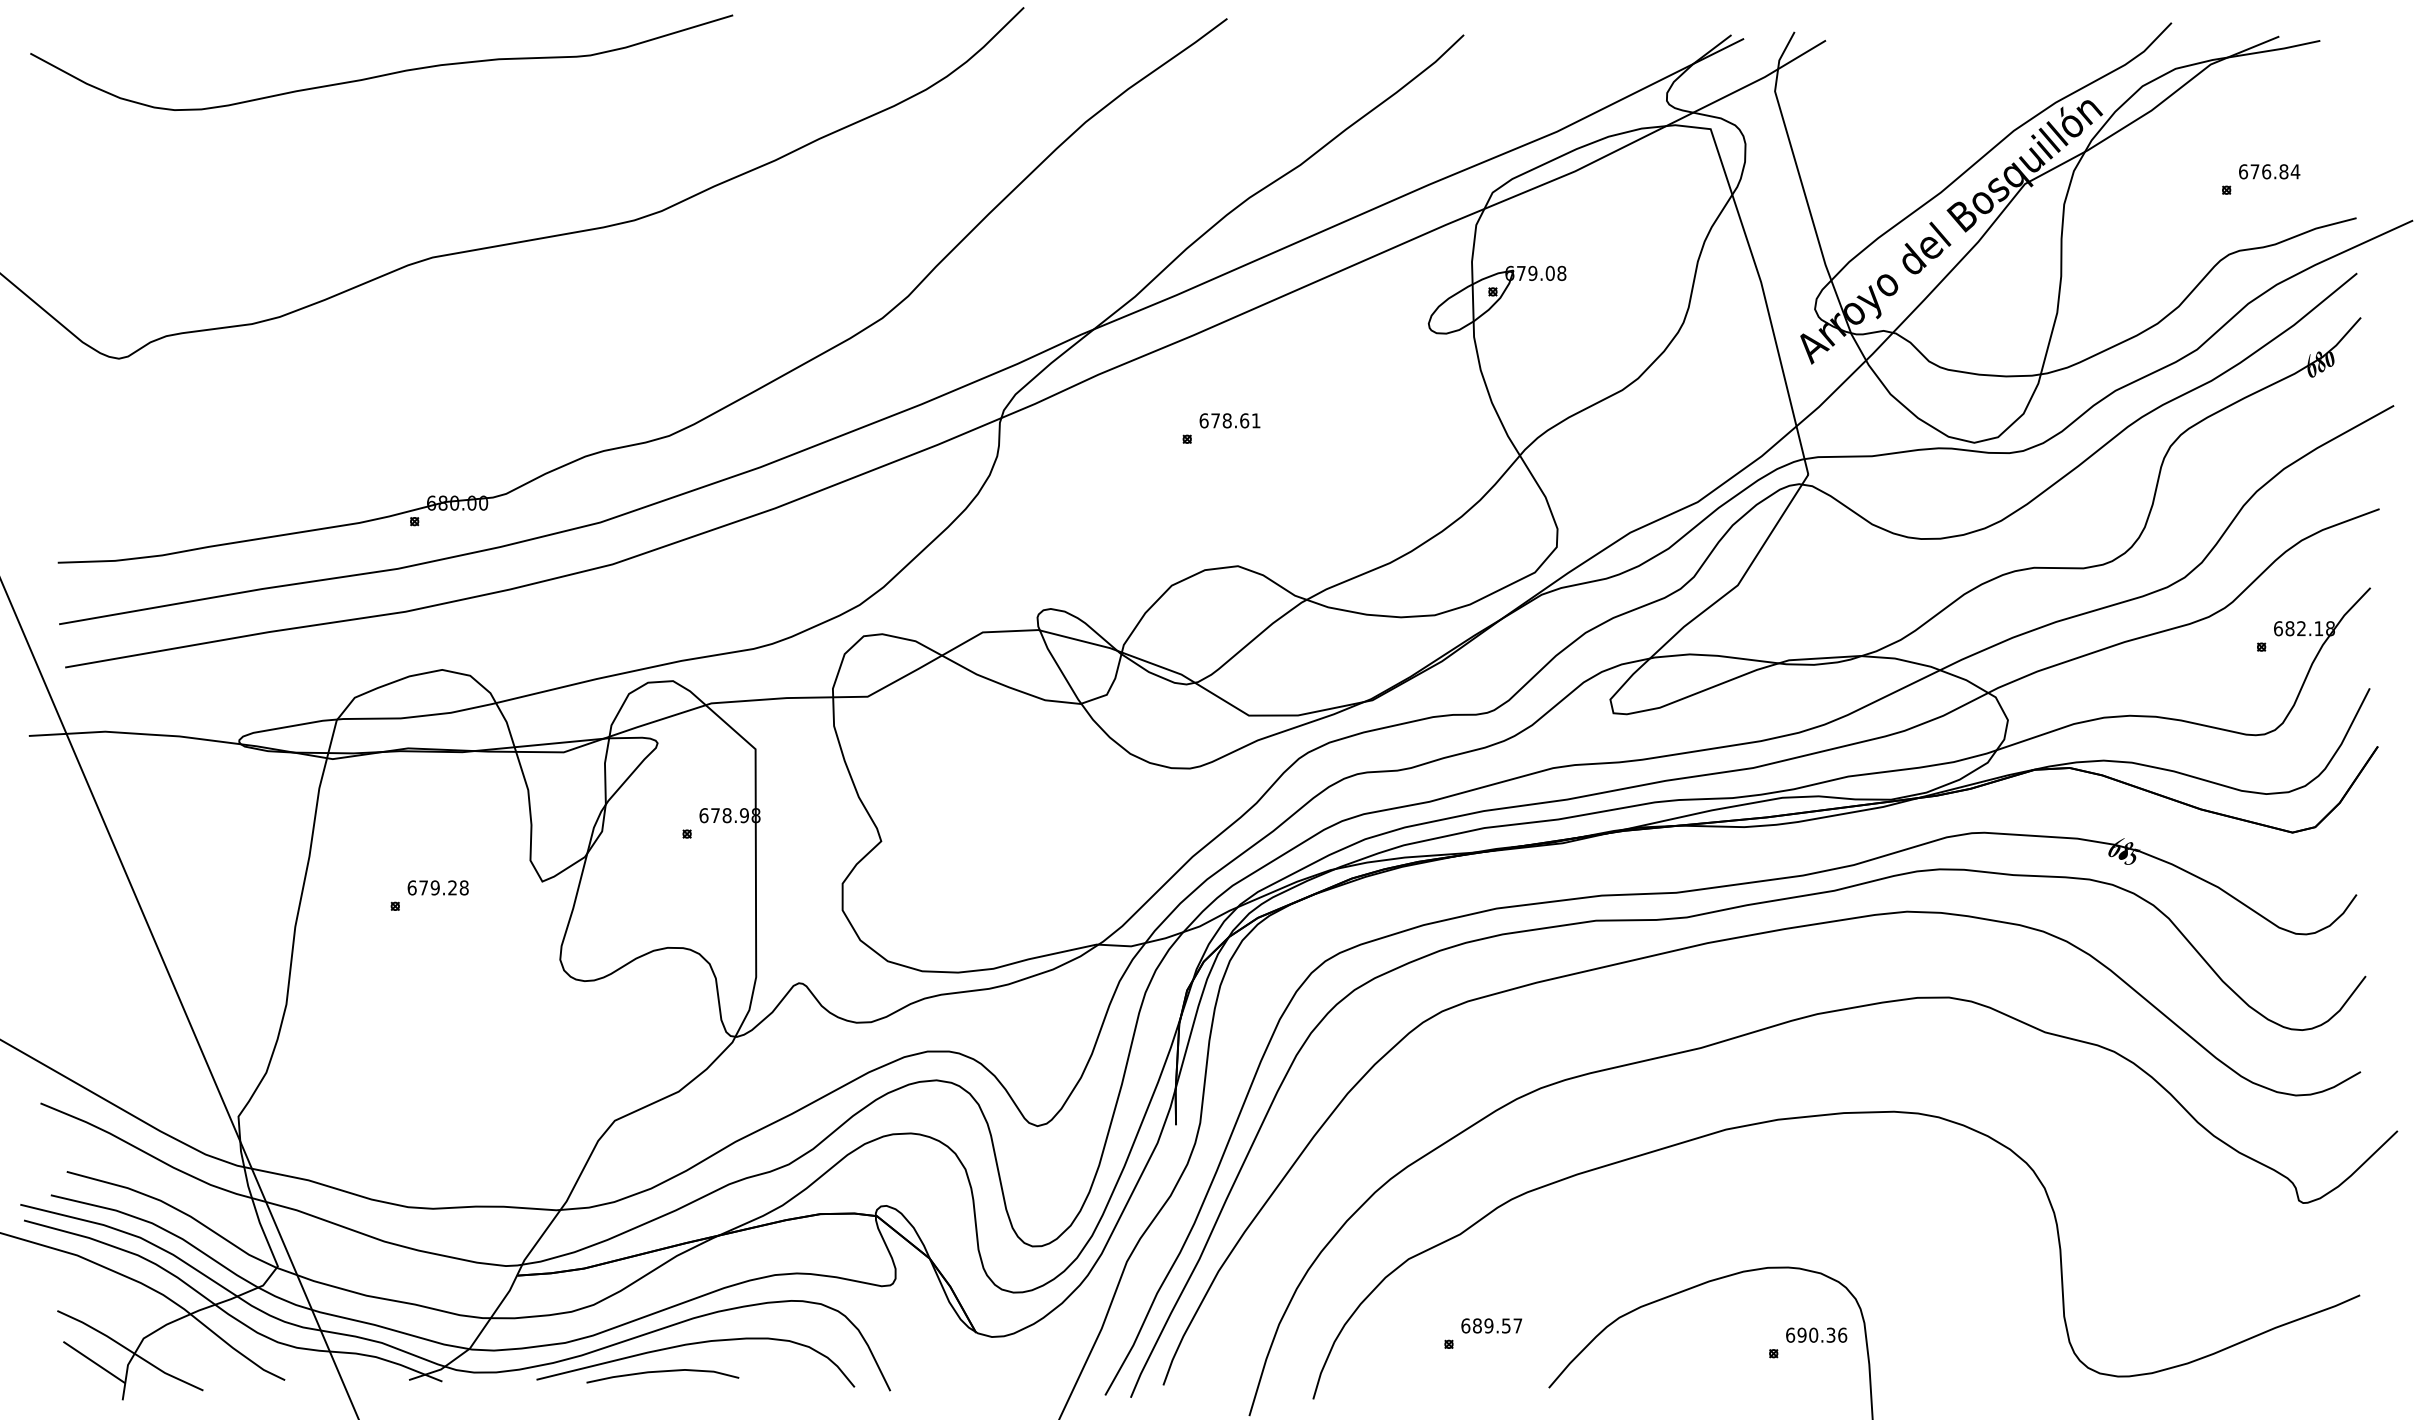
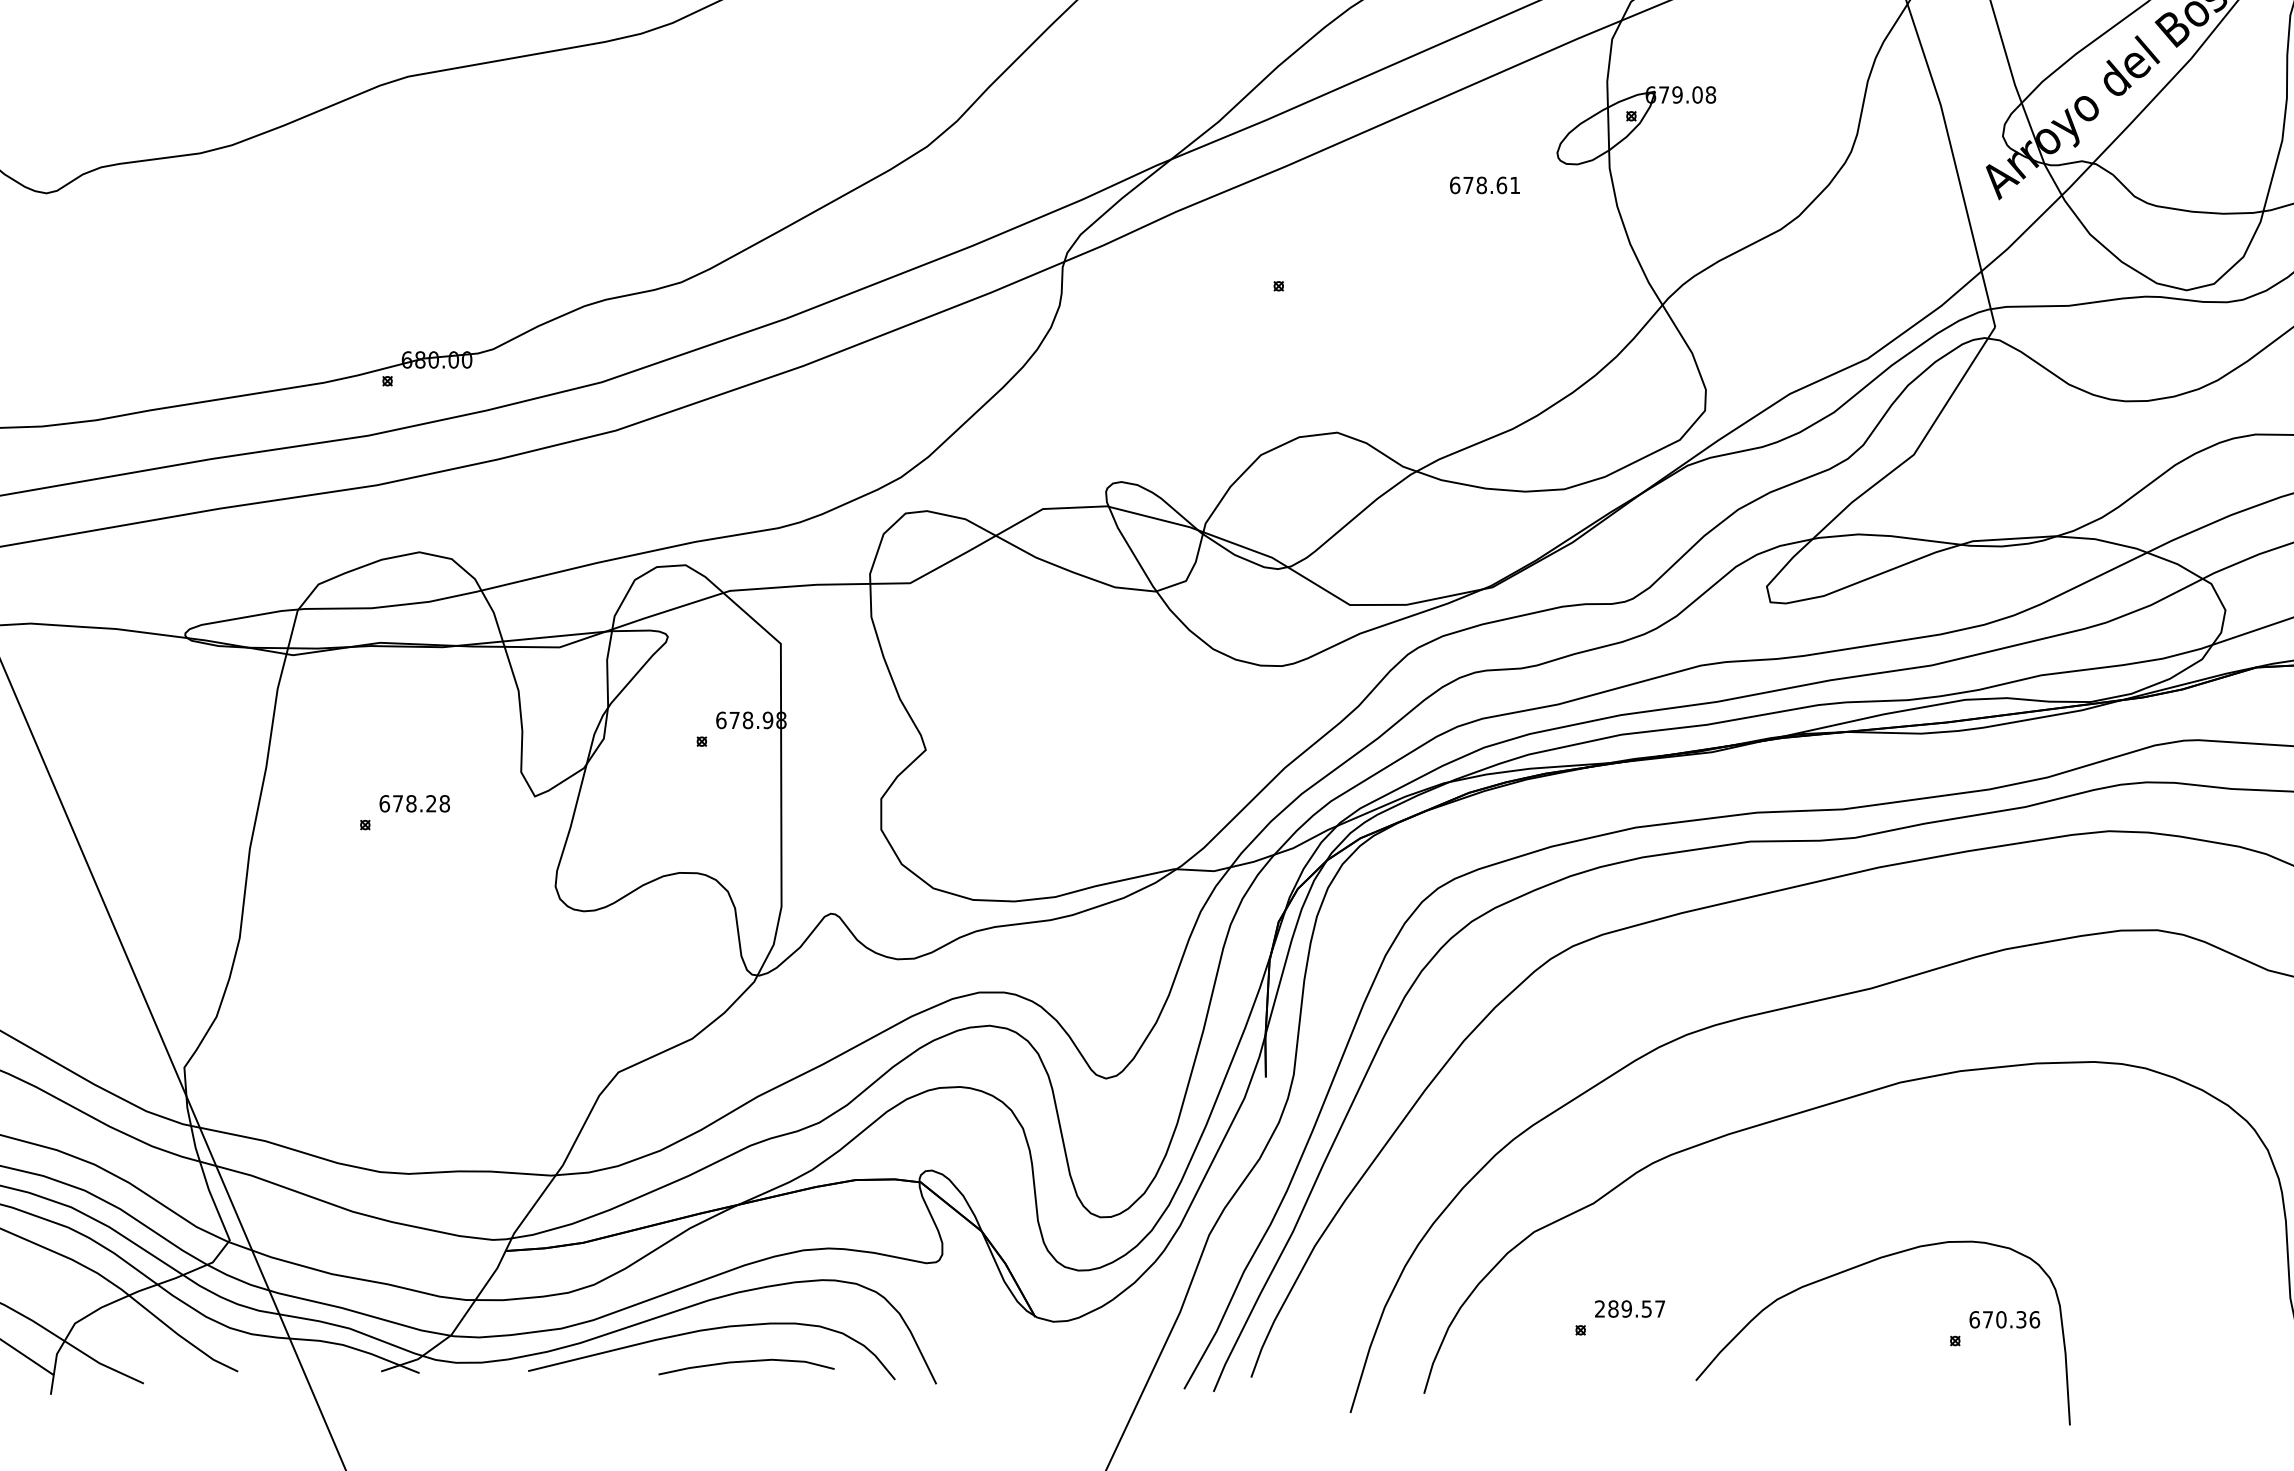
text: (1229, 420) -> (1484, 185), moved
text: (434, 887) -> (410, 803), 679.28 -> 678.28
text: (1465, 1325) -> (1599, 1308), 689.57 -> 289.57
text: (1801, 1334) -> (1987, 1318), 690.36 -> 670.36
curve: (662, 1372) -> (746, 1362), moved

